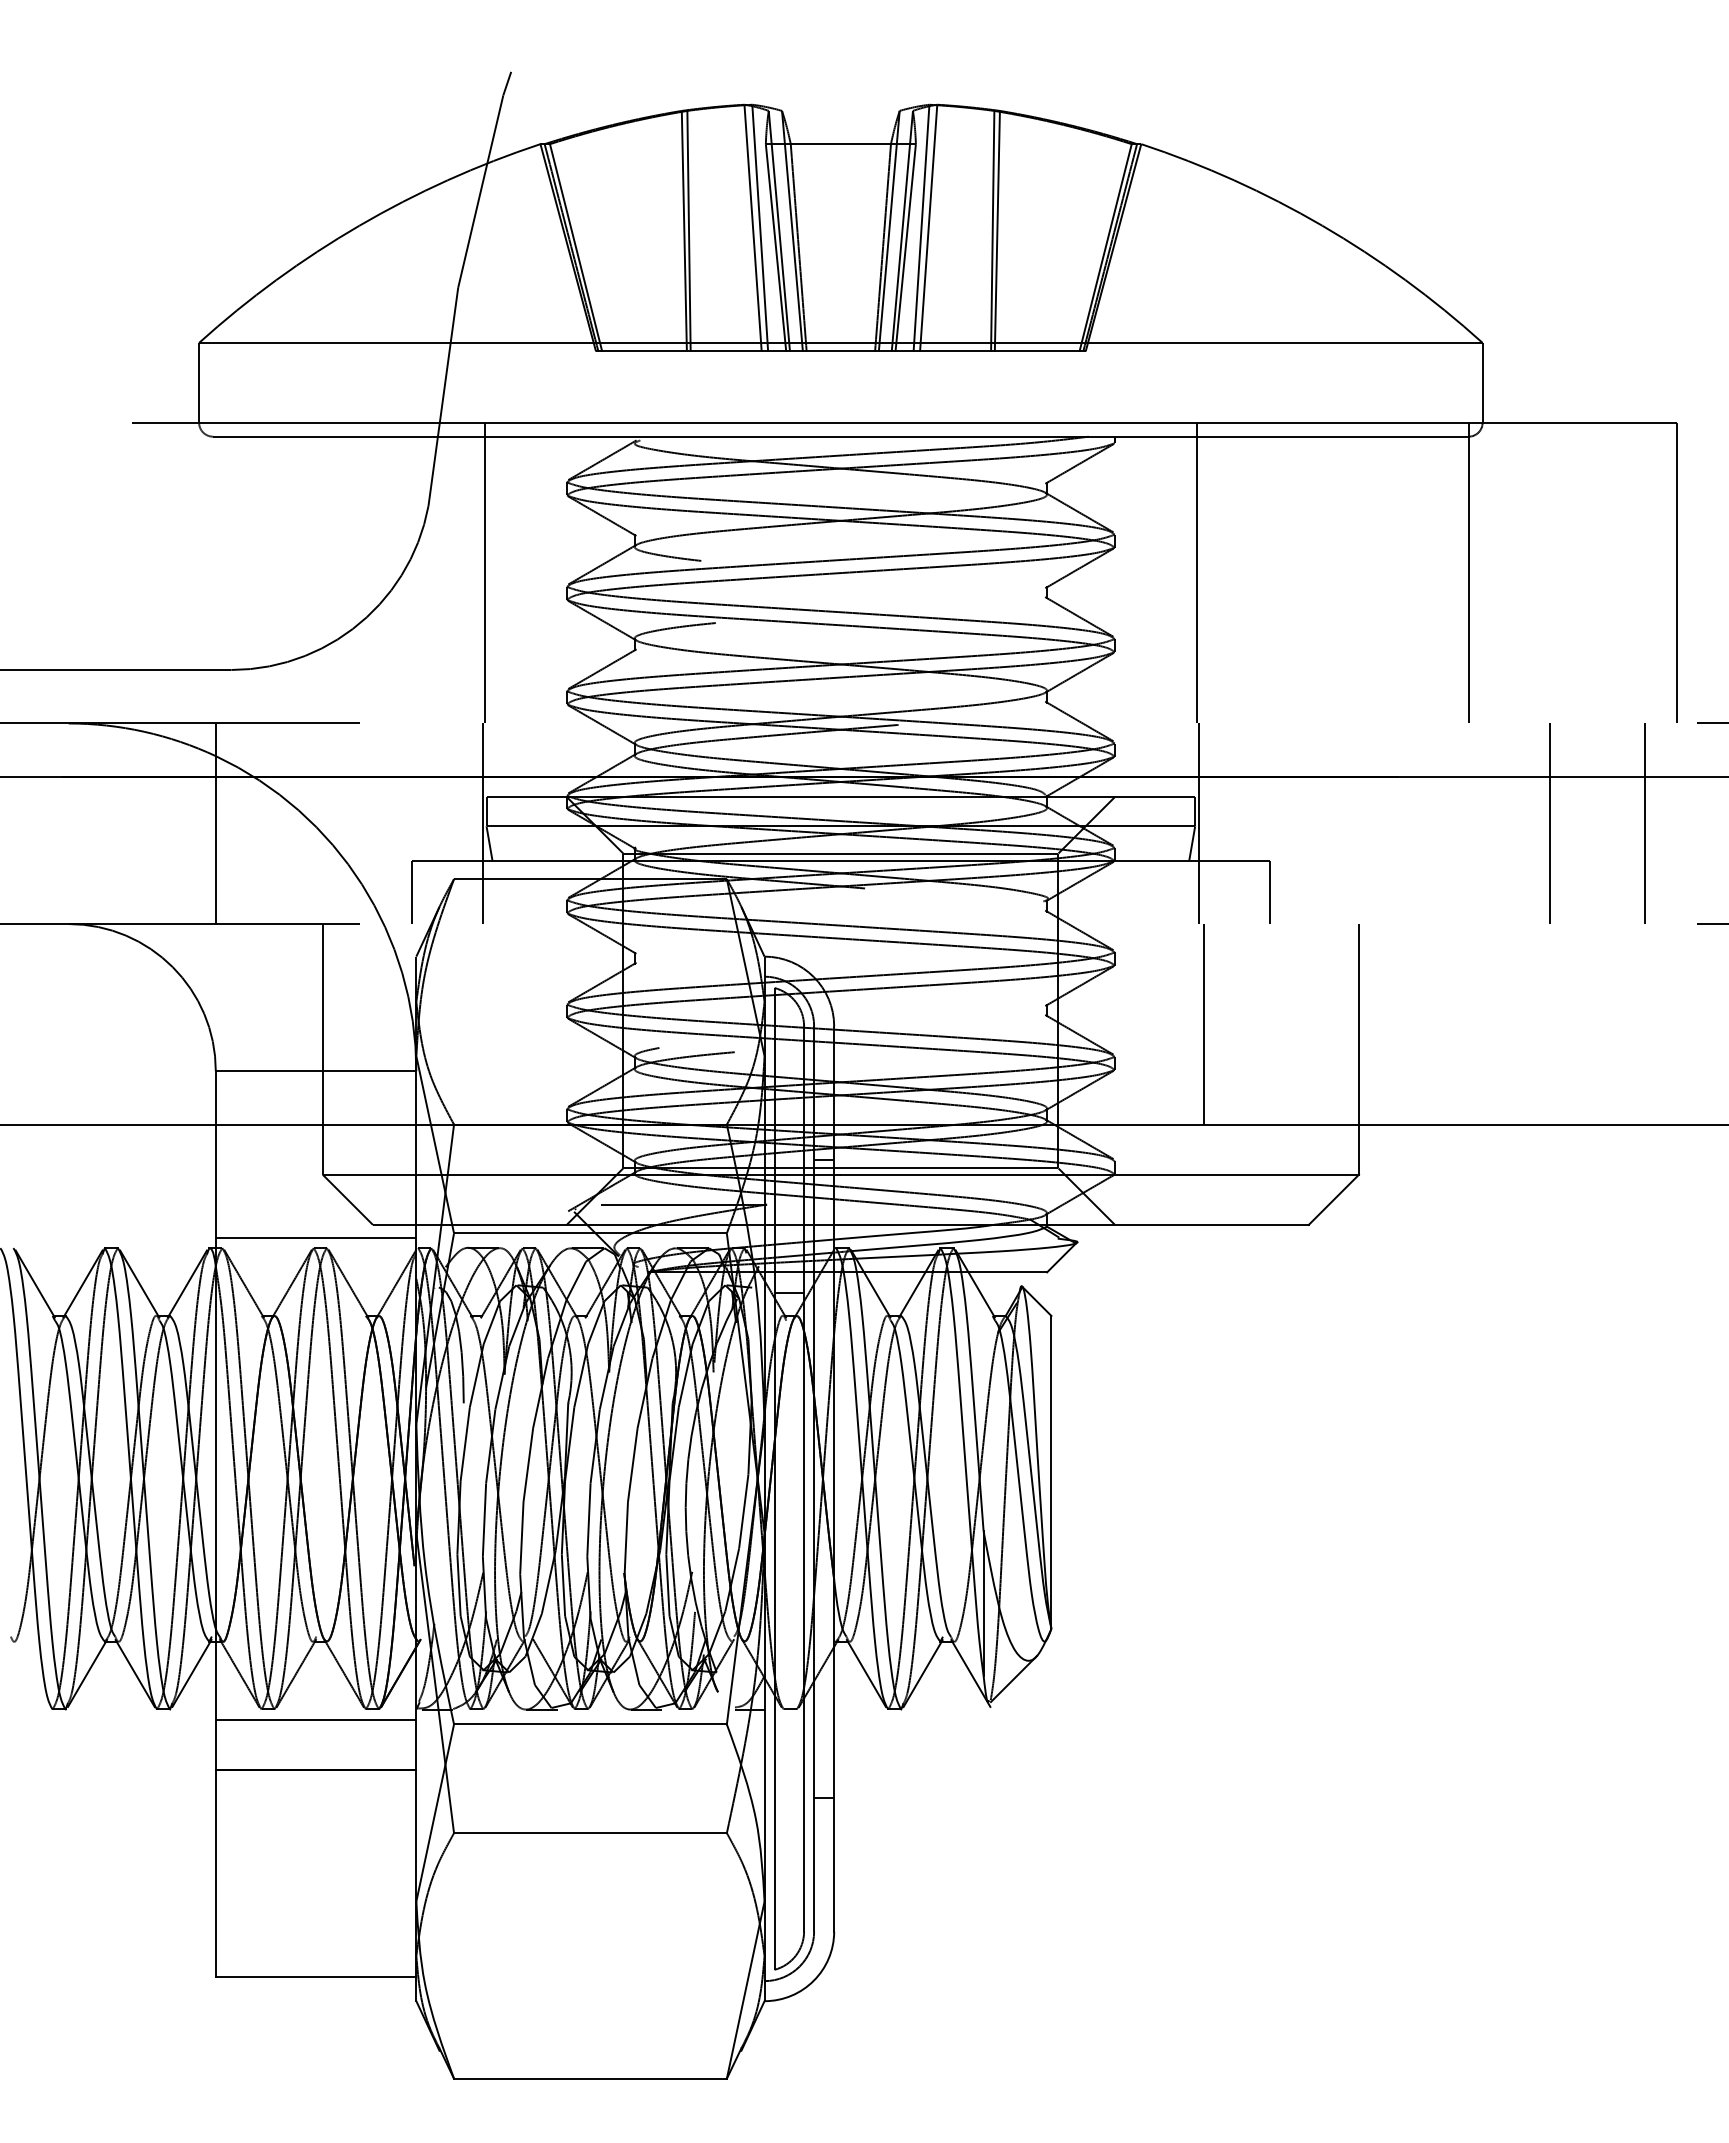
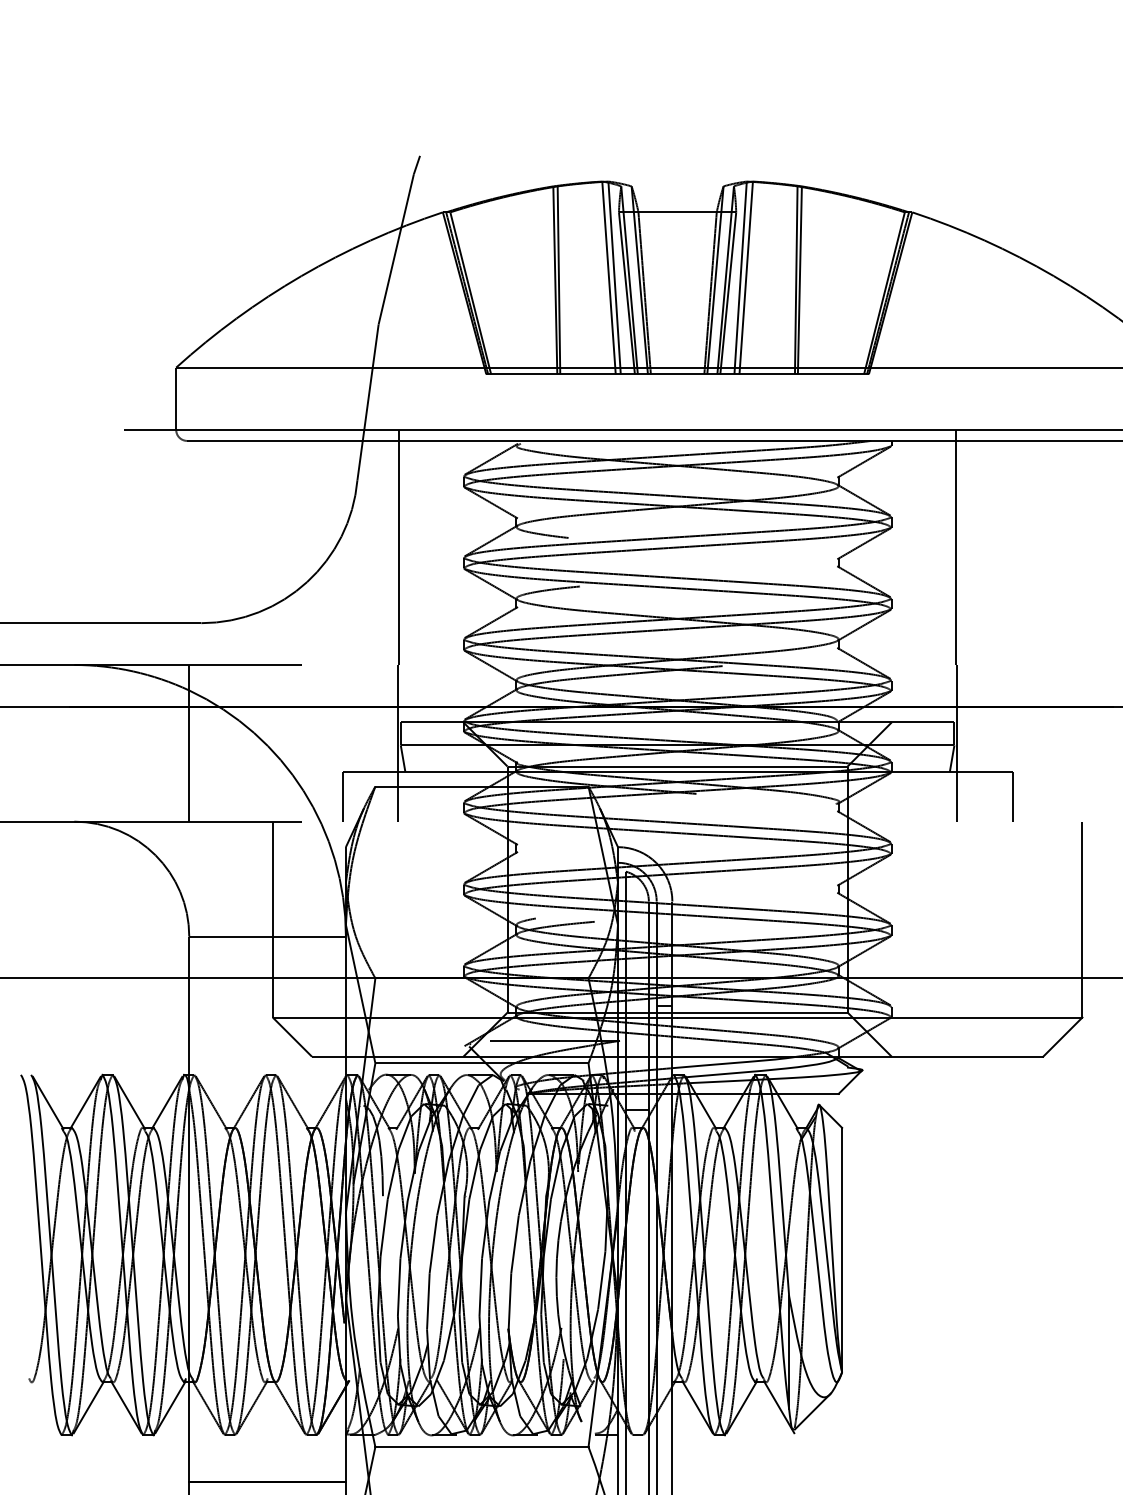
line: (1204, 1024) -> (961, 900), removed
line: (315, 1238) -> (267, 1067), removed
line: (315, 1719) -> (267, 1443), removed

